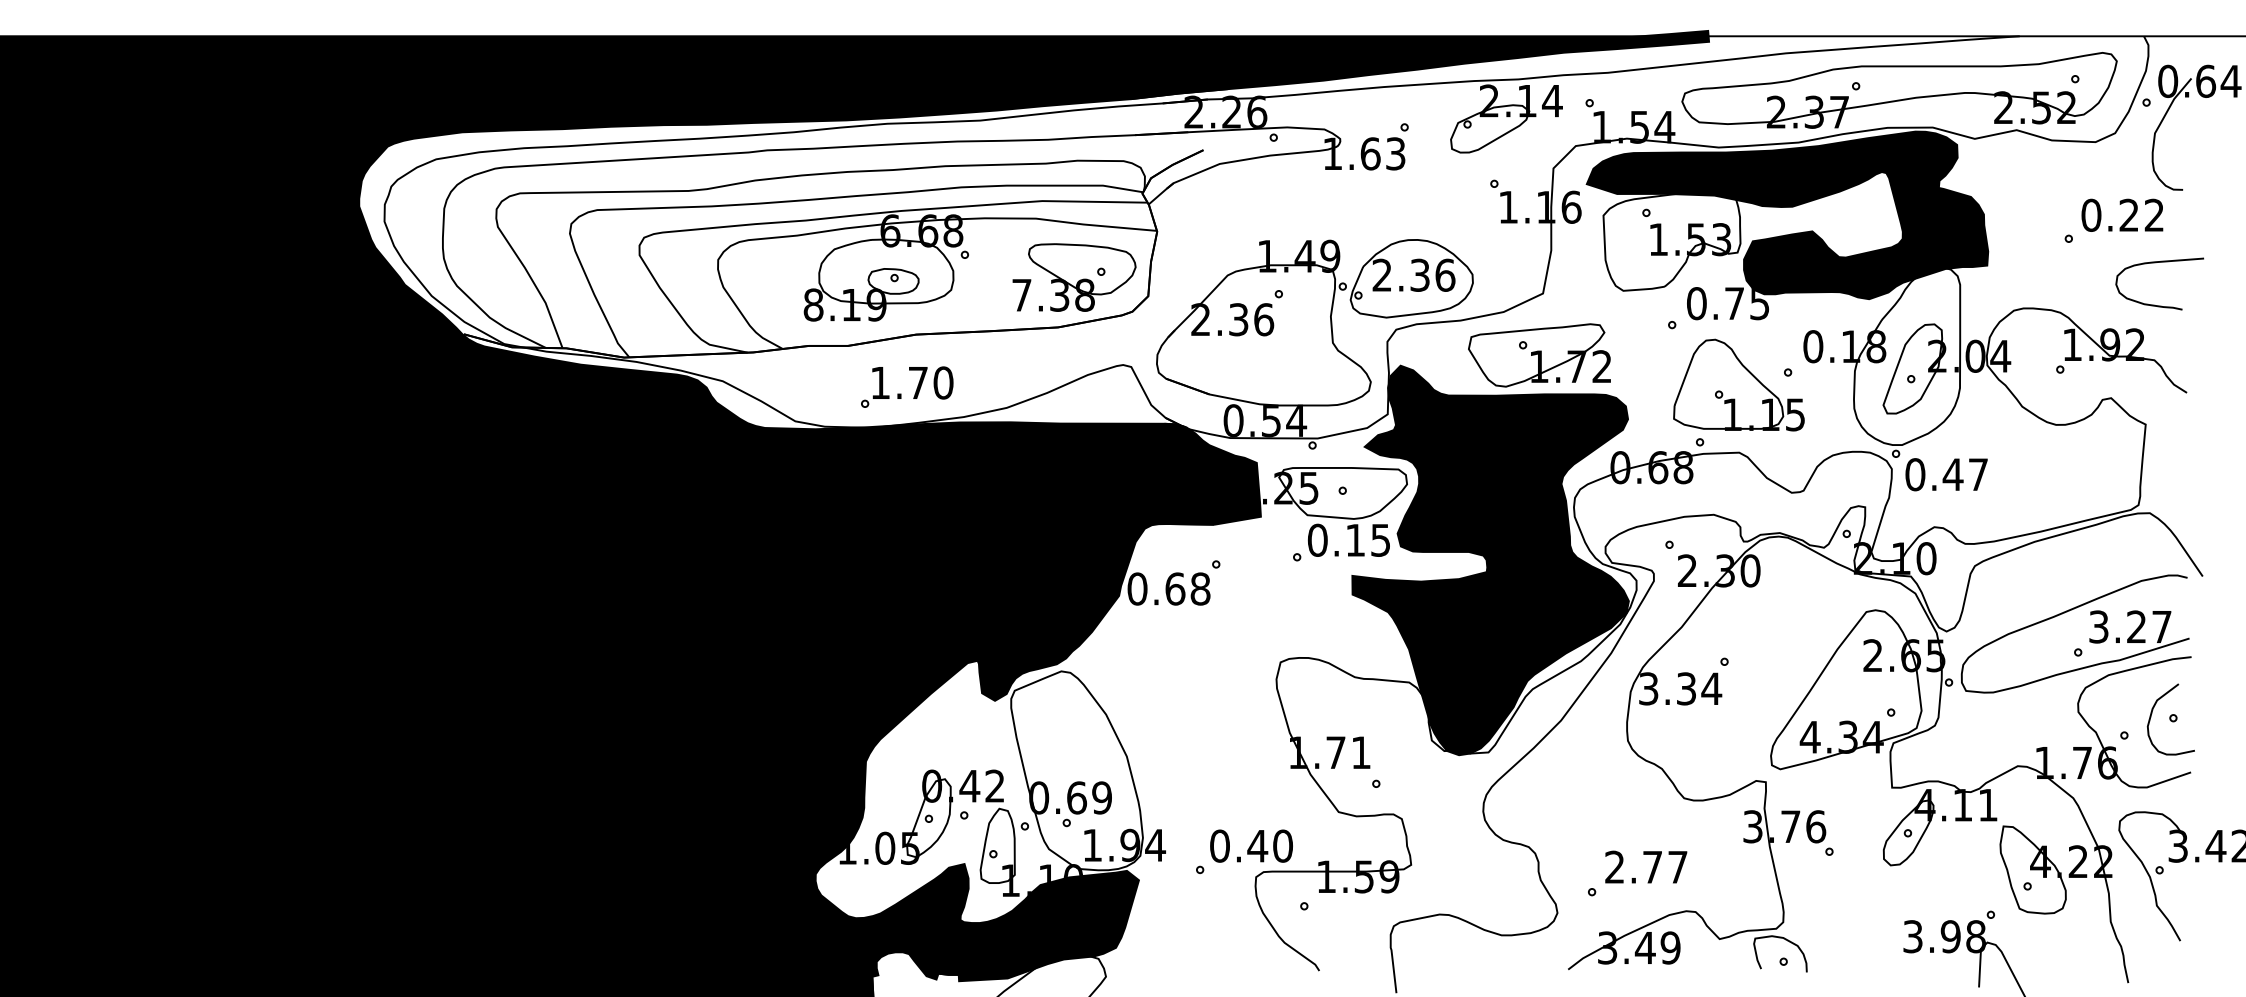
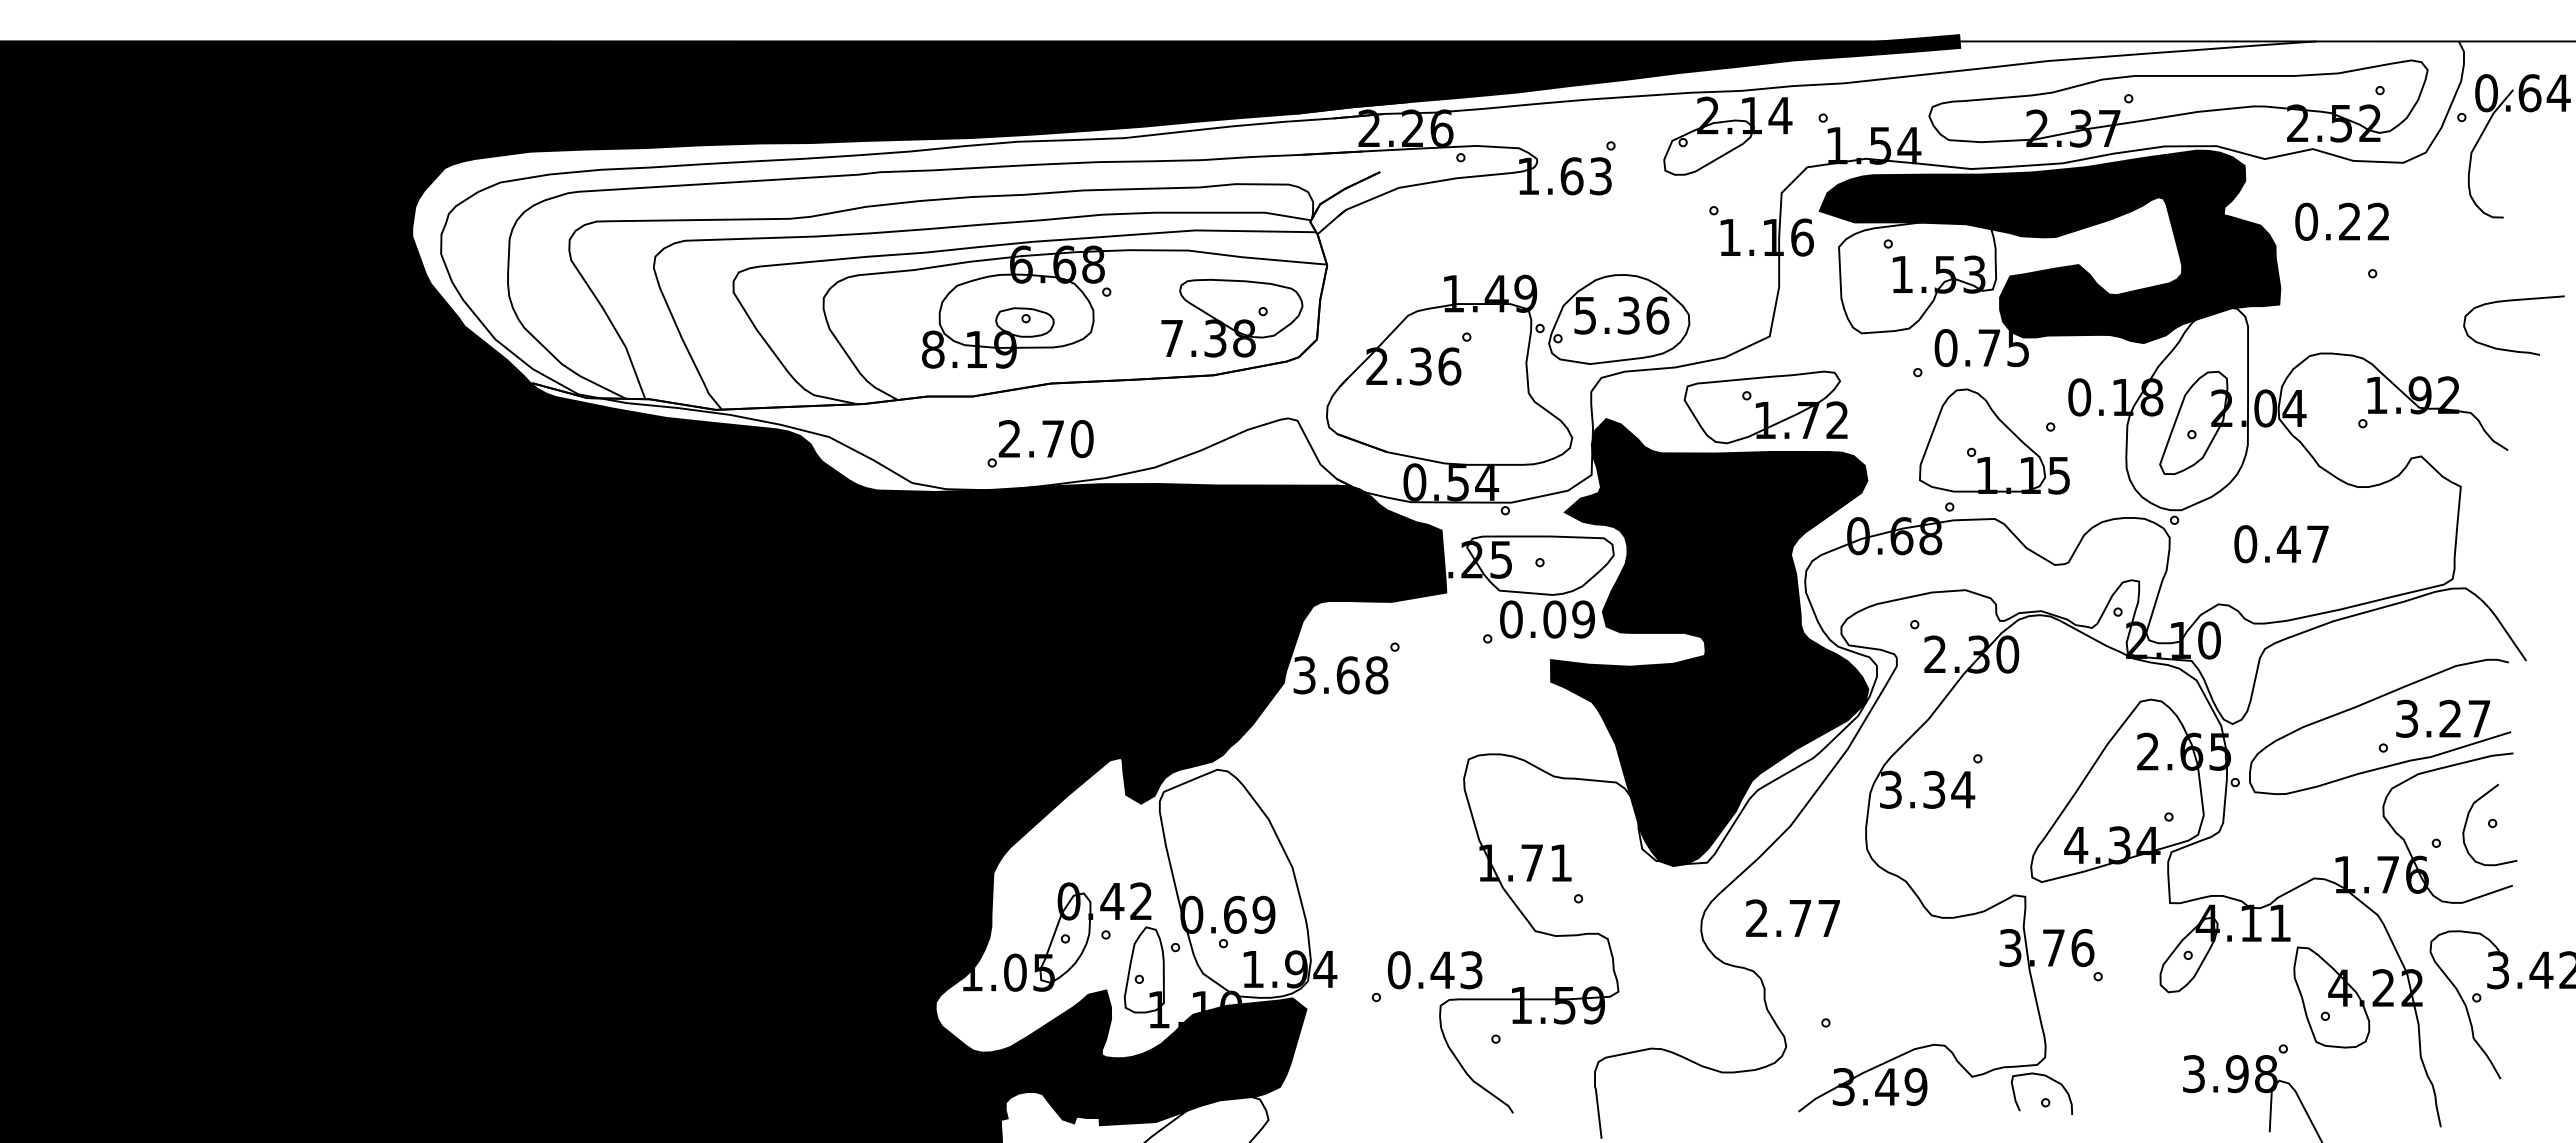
text: (2121, 215) -> (2341, 221), moved
curve: (2159, 263) -> (2513, 301), moved
text: (1381, 275) -> (1584, 315), 2.36 -> 5.36
text: (880, 382) -> (1009, 438), 1.70 -> 2.70
text: (1946, 474) -> (2281, 544), moved
text: (1367, 540) -> (1568, 619), 0.15 -> 0.09
text: (1137, 589) -> (1304, 675), 0.68 -> 3.68
text: (1283, 846) -> (1471, 970), 0.40 -> 0.43
text: (1645, 866) -> (1792, 917), moved

